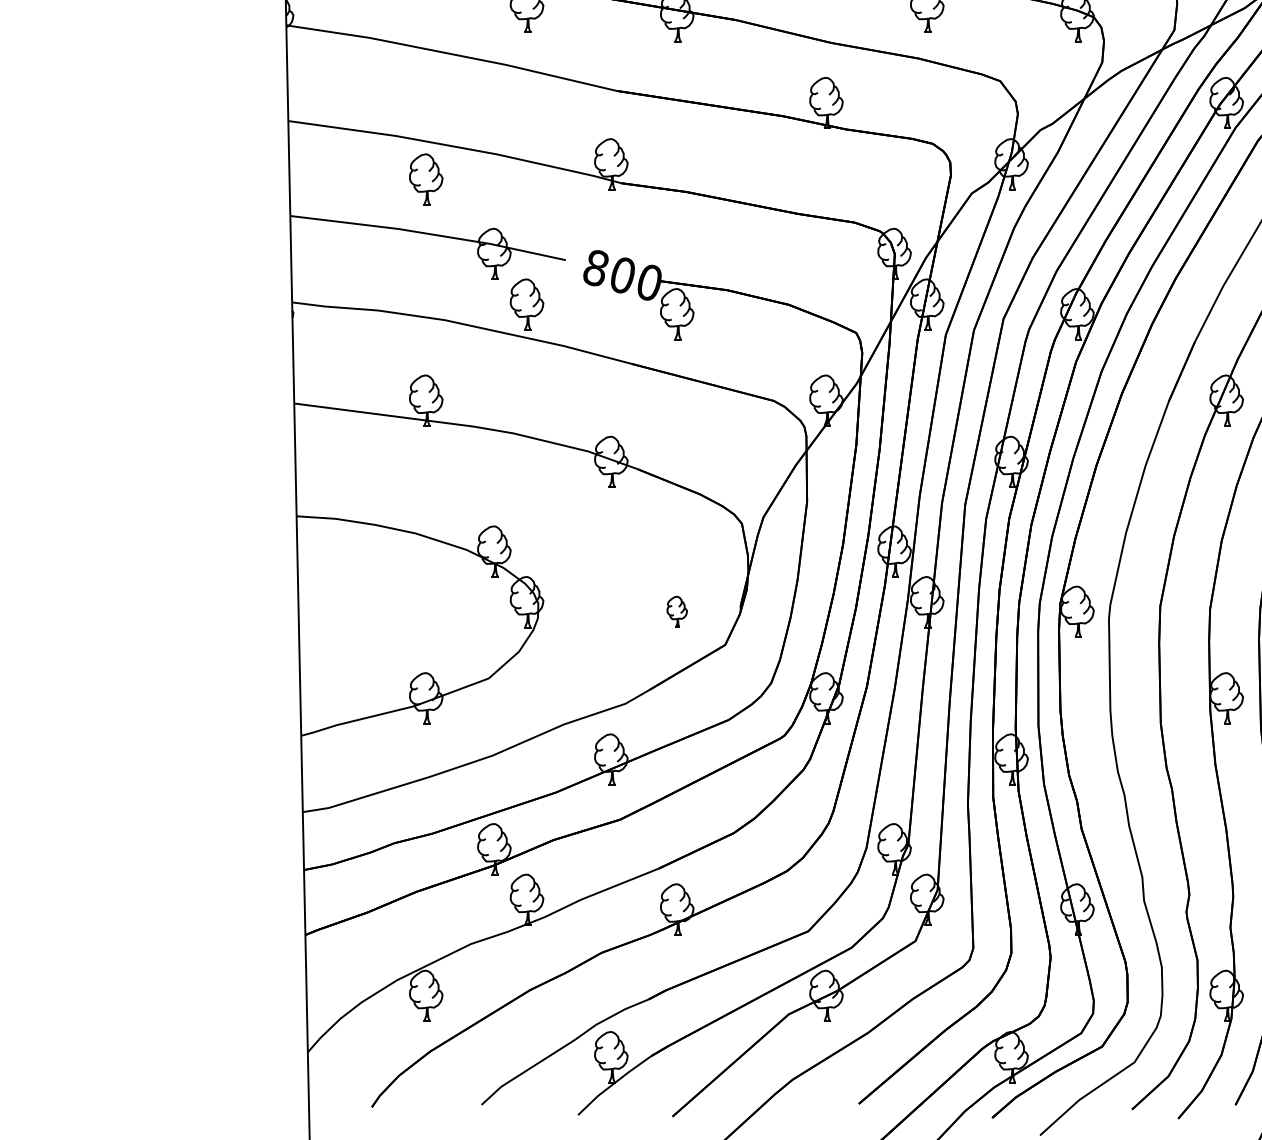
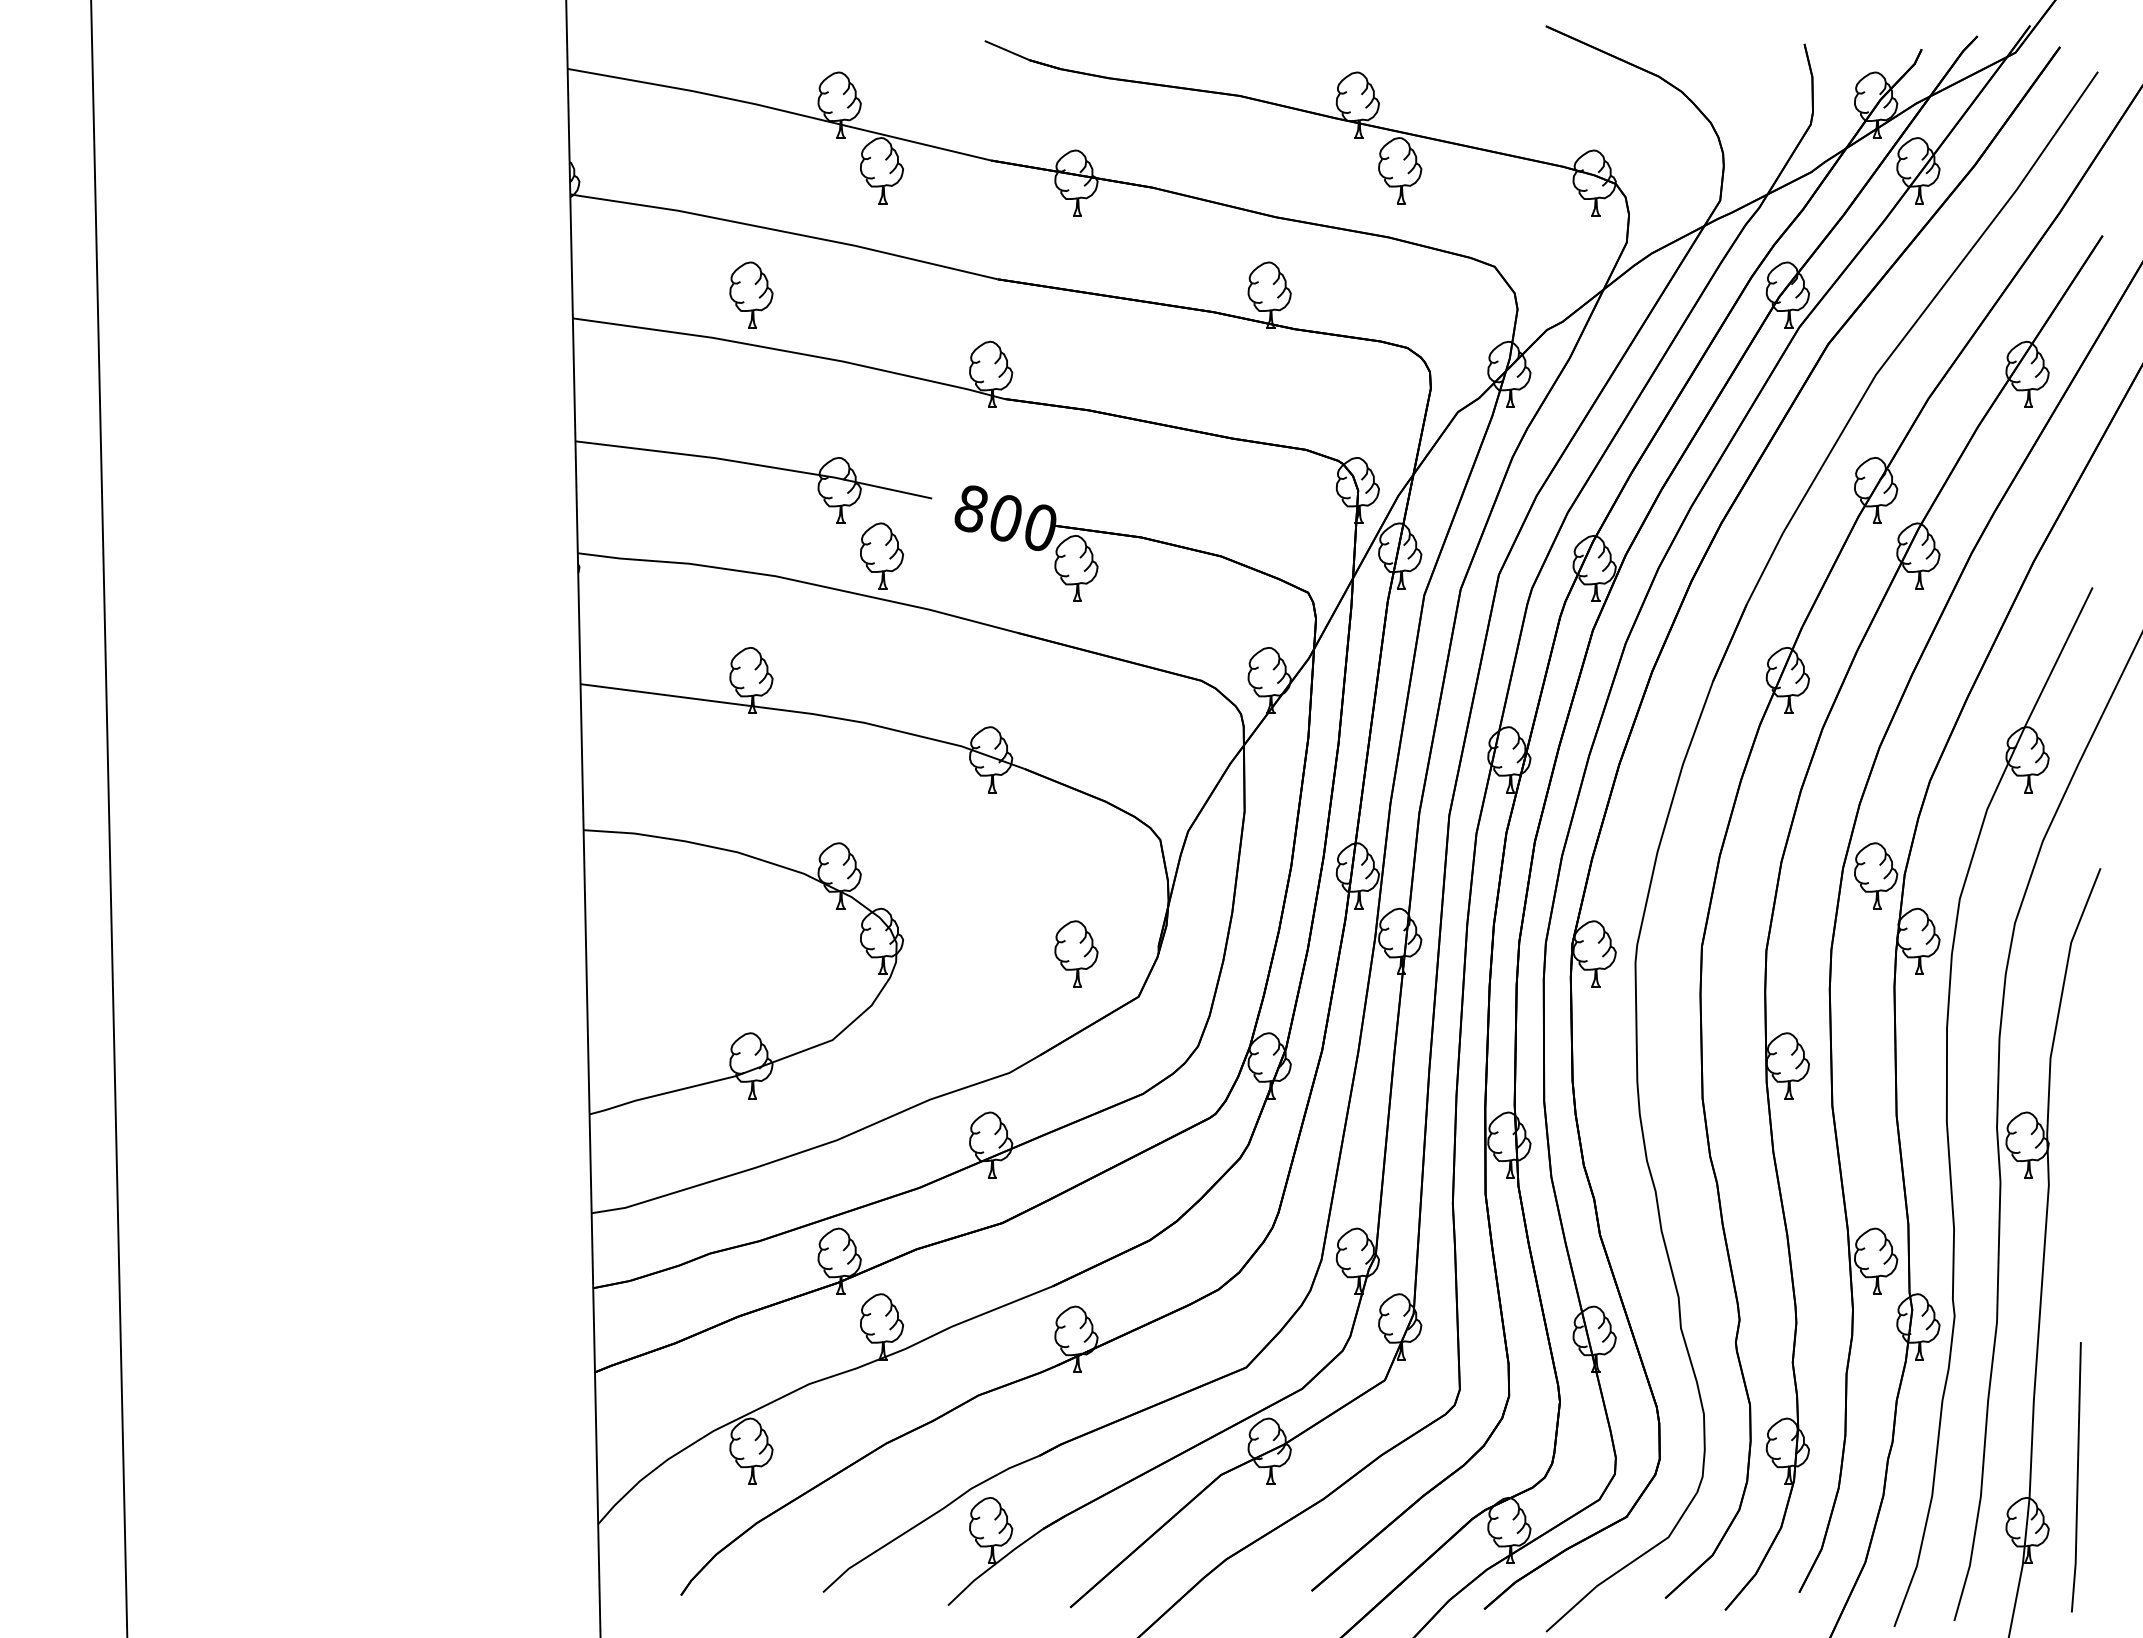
part: (426, 179) -> (751, 294), moved
part: (677, 611) -> (1076, 953), size x1.67

